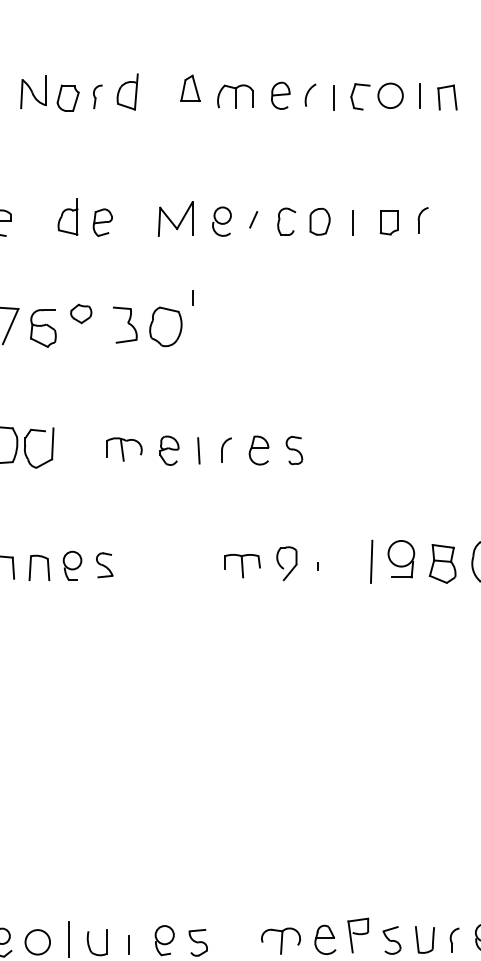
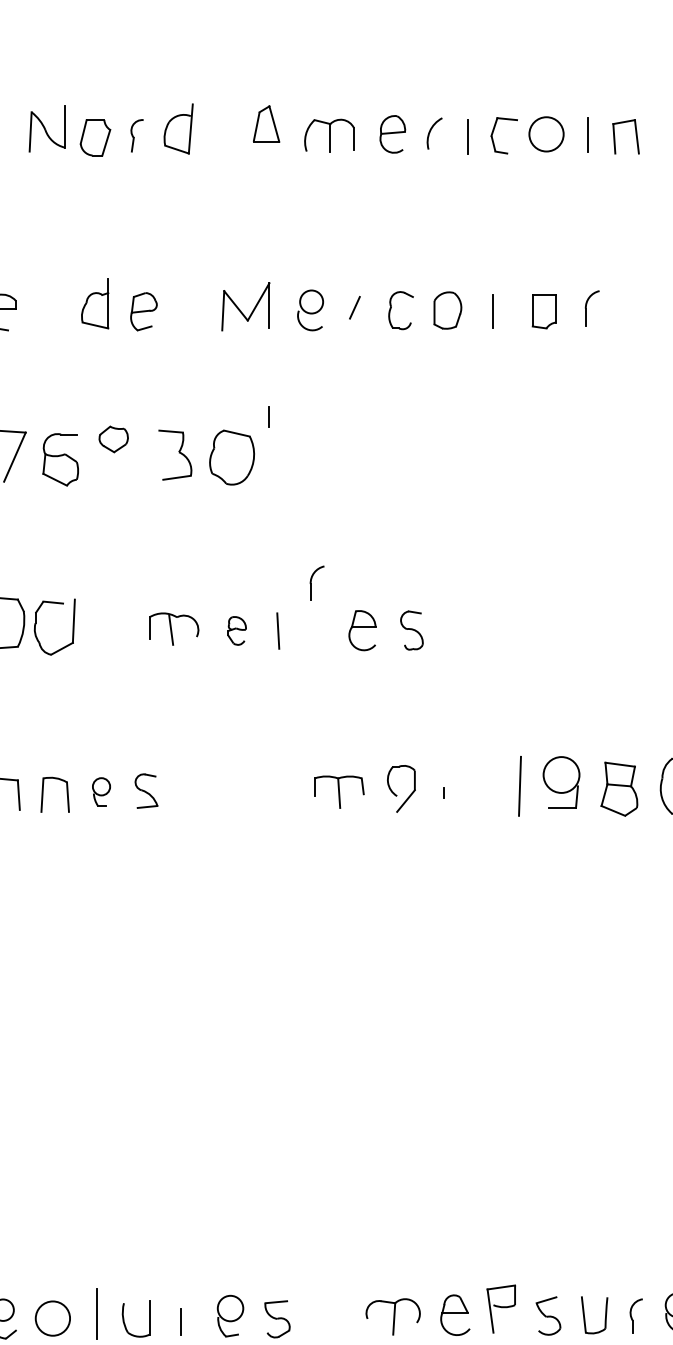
part: (226, 449) -> (316, 582), moved
part: (169, 450) -> (236, 630), size x0.7
part: (72, 565) -> (101, 791), size x0.7

